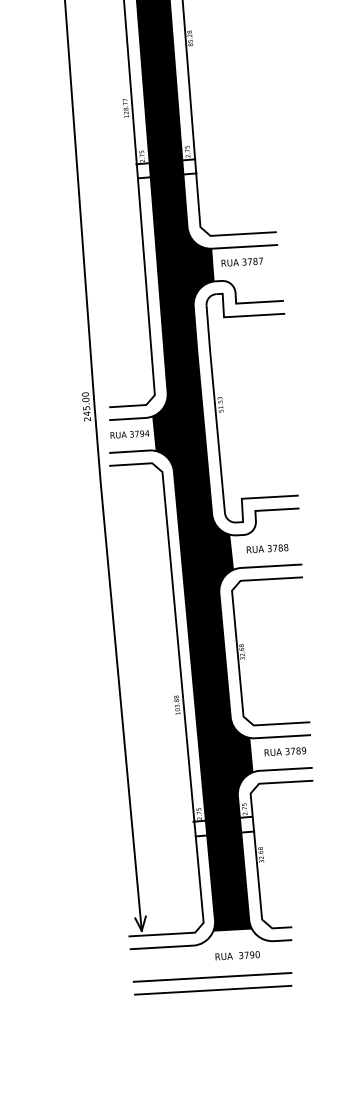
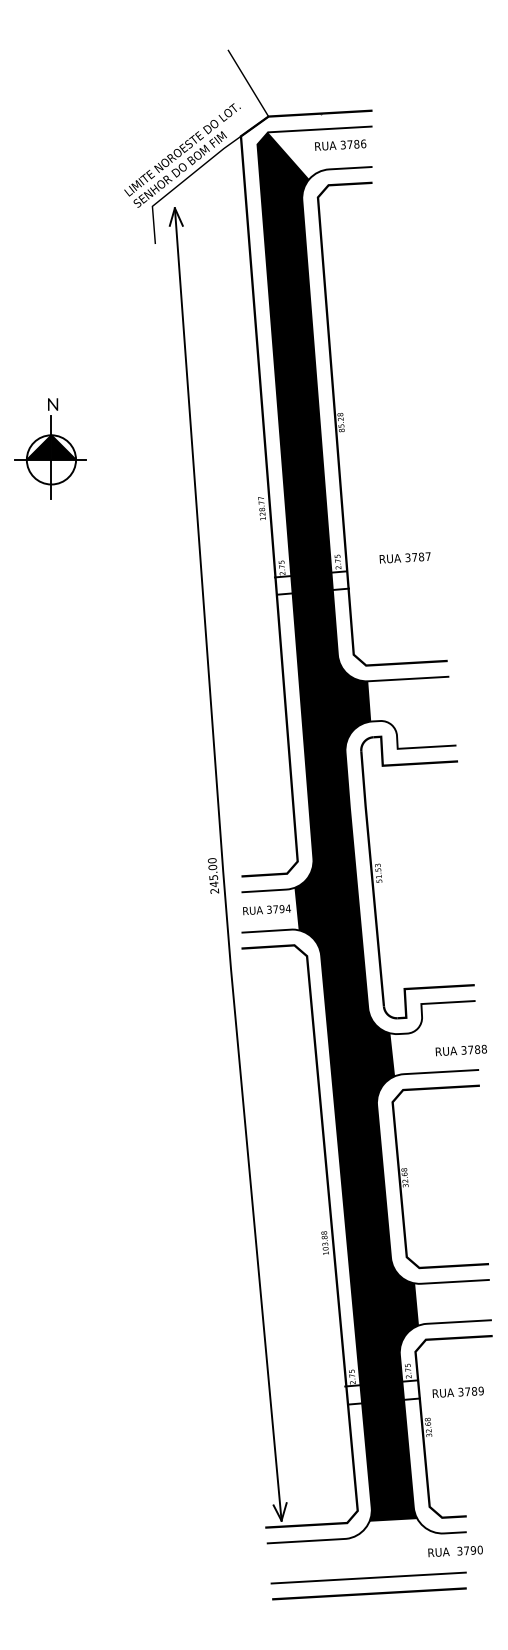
text: (241, 261) -> (404, 557), moved
text: (266, 548) -> (460, 1050), moved
text: (284, 751) -> (457, 1391), moved
text: (237, 955) -> (455, 1551), moved

